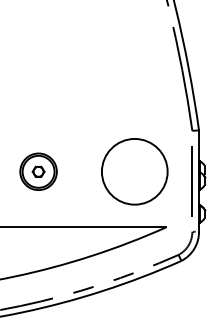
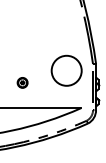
part: (38, 171) -> (22, 82), size x0.6
circle: (134, 171) -> (66, 70), moved

